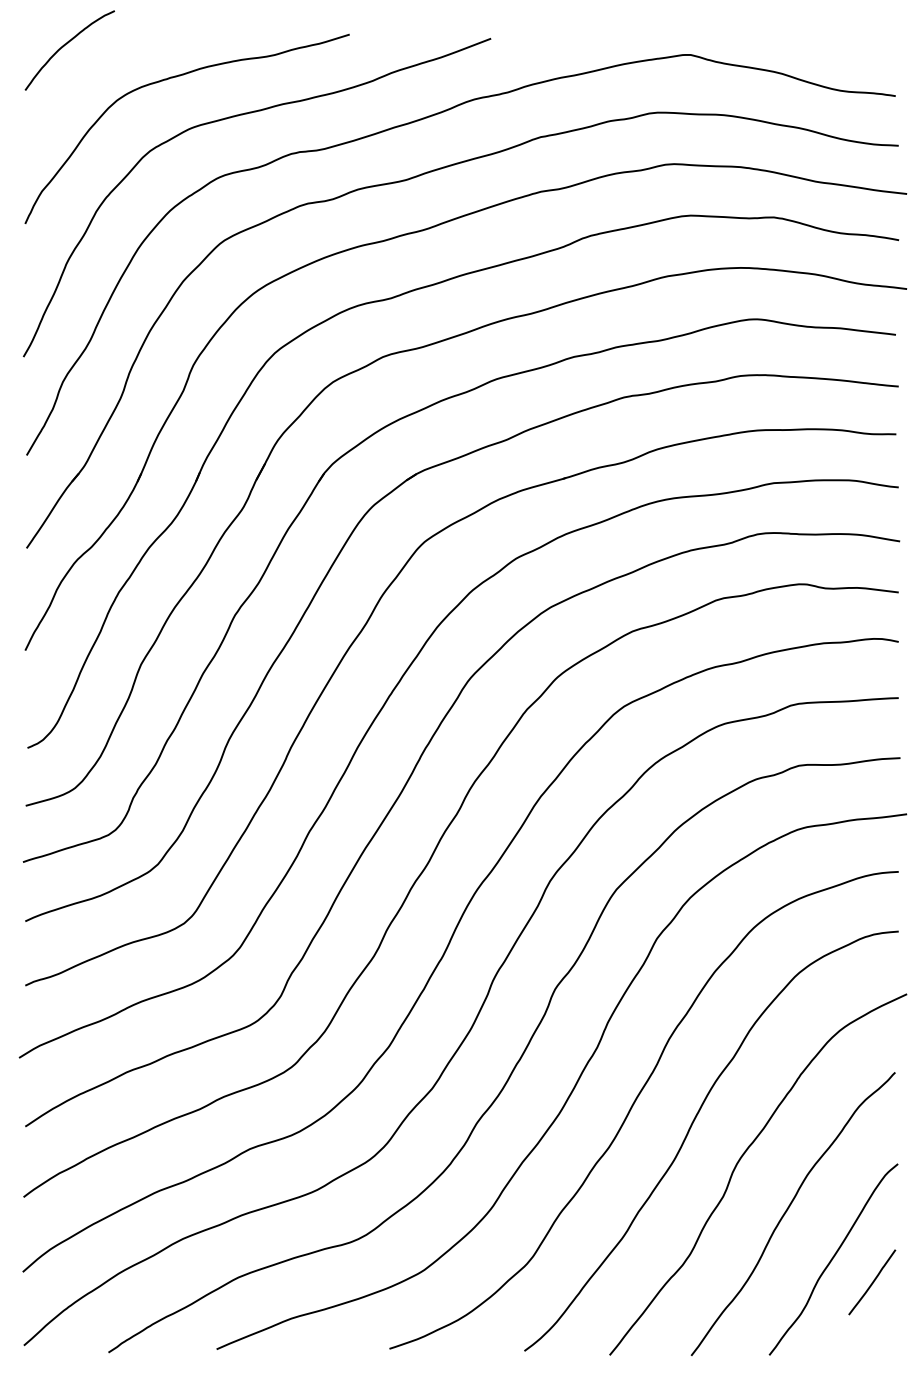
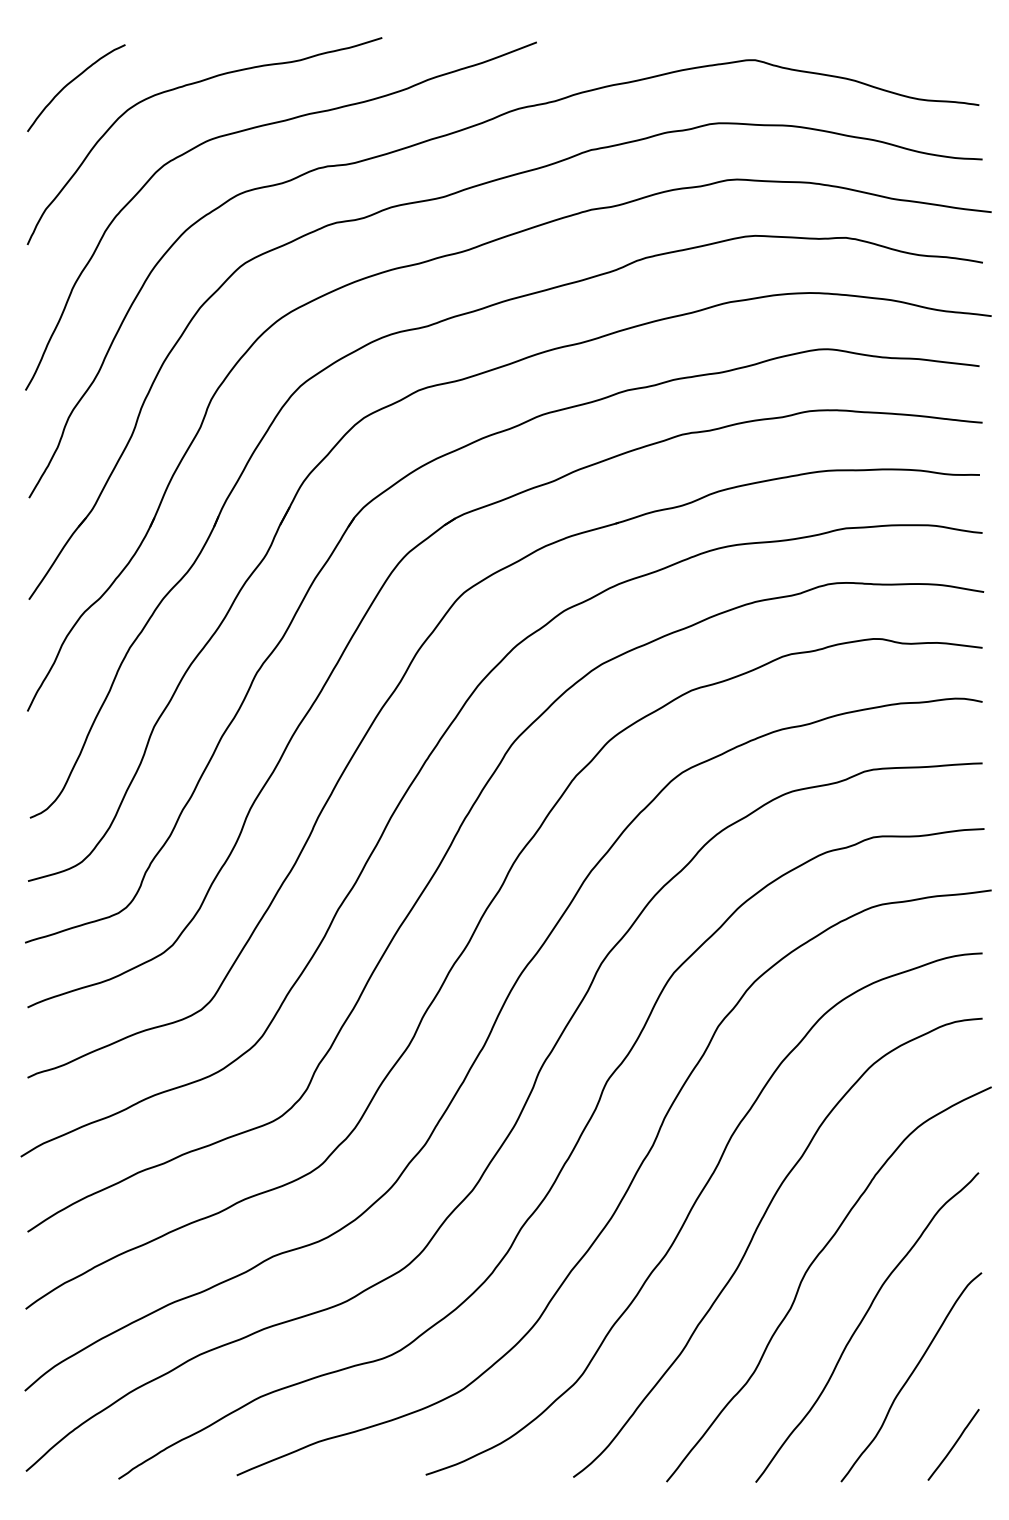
curve: (67, 44) -> (73, 81), moved
line: (872, 1282) -> (953, 1445), moved

